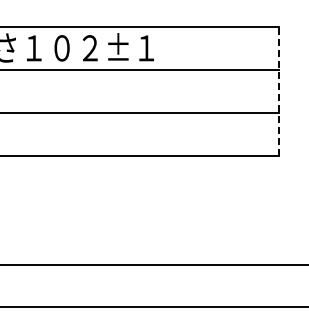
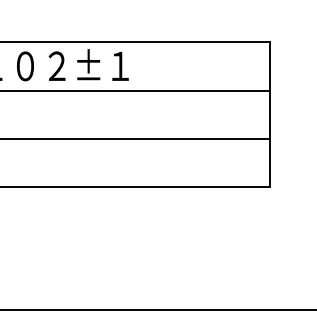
line: (279, 90) -> (269, 113), dashed -> solid

